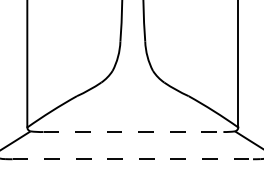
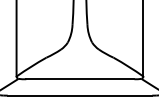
line: (133, 132) -> (80, 79), dashed -> solid
line: (133, 159) -> (80, 95), dashed -> solid

